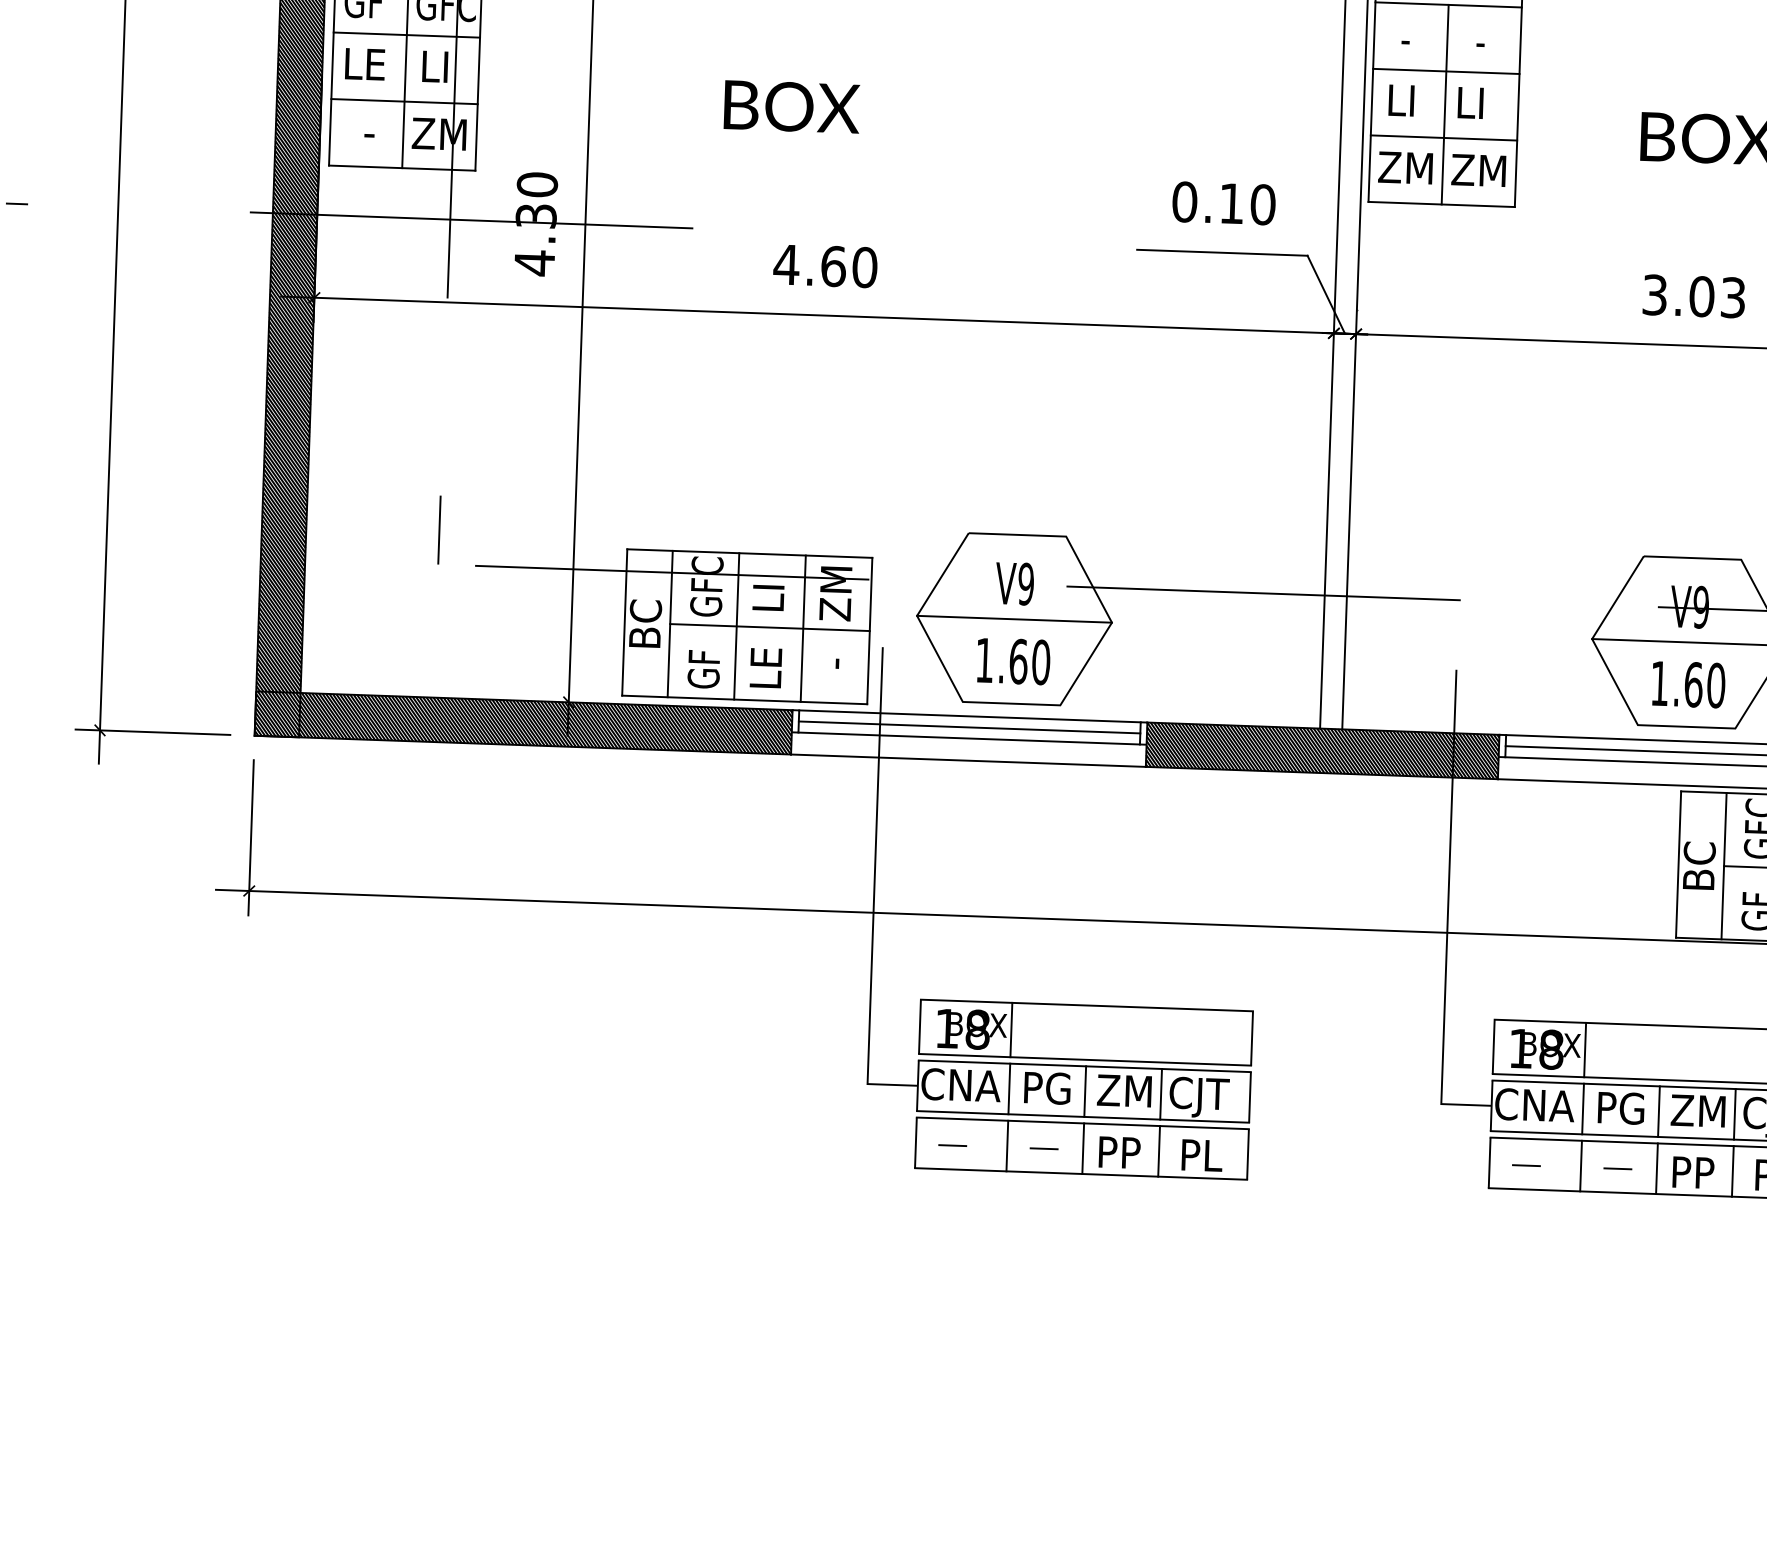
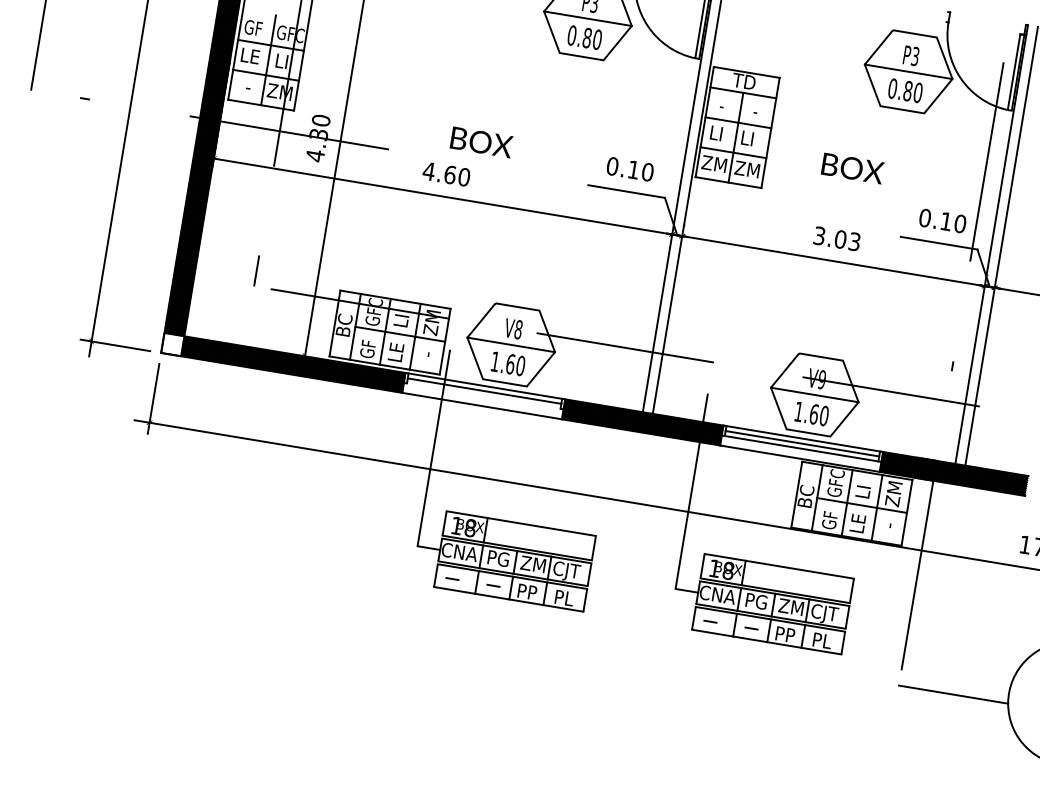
text: (791, 107) -> (481, 142), moved
text: (1025, 583) -> (518, 329), V9 -> V8
hatch: (276, 714) -> (172, 344), removed
line: (968, 737) -> (483, 395), removed

